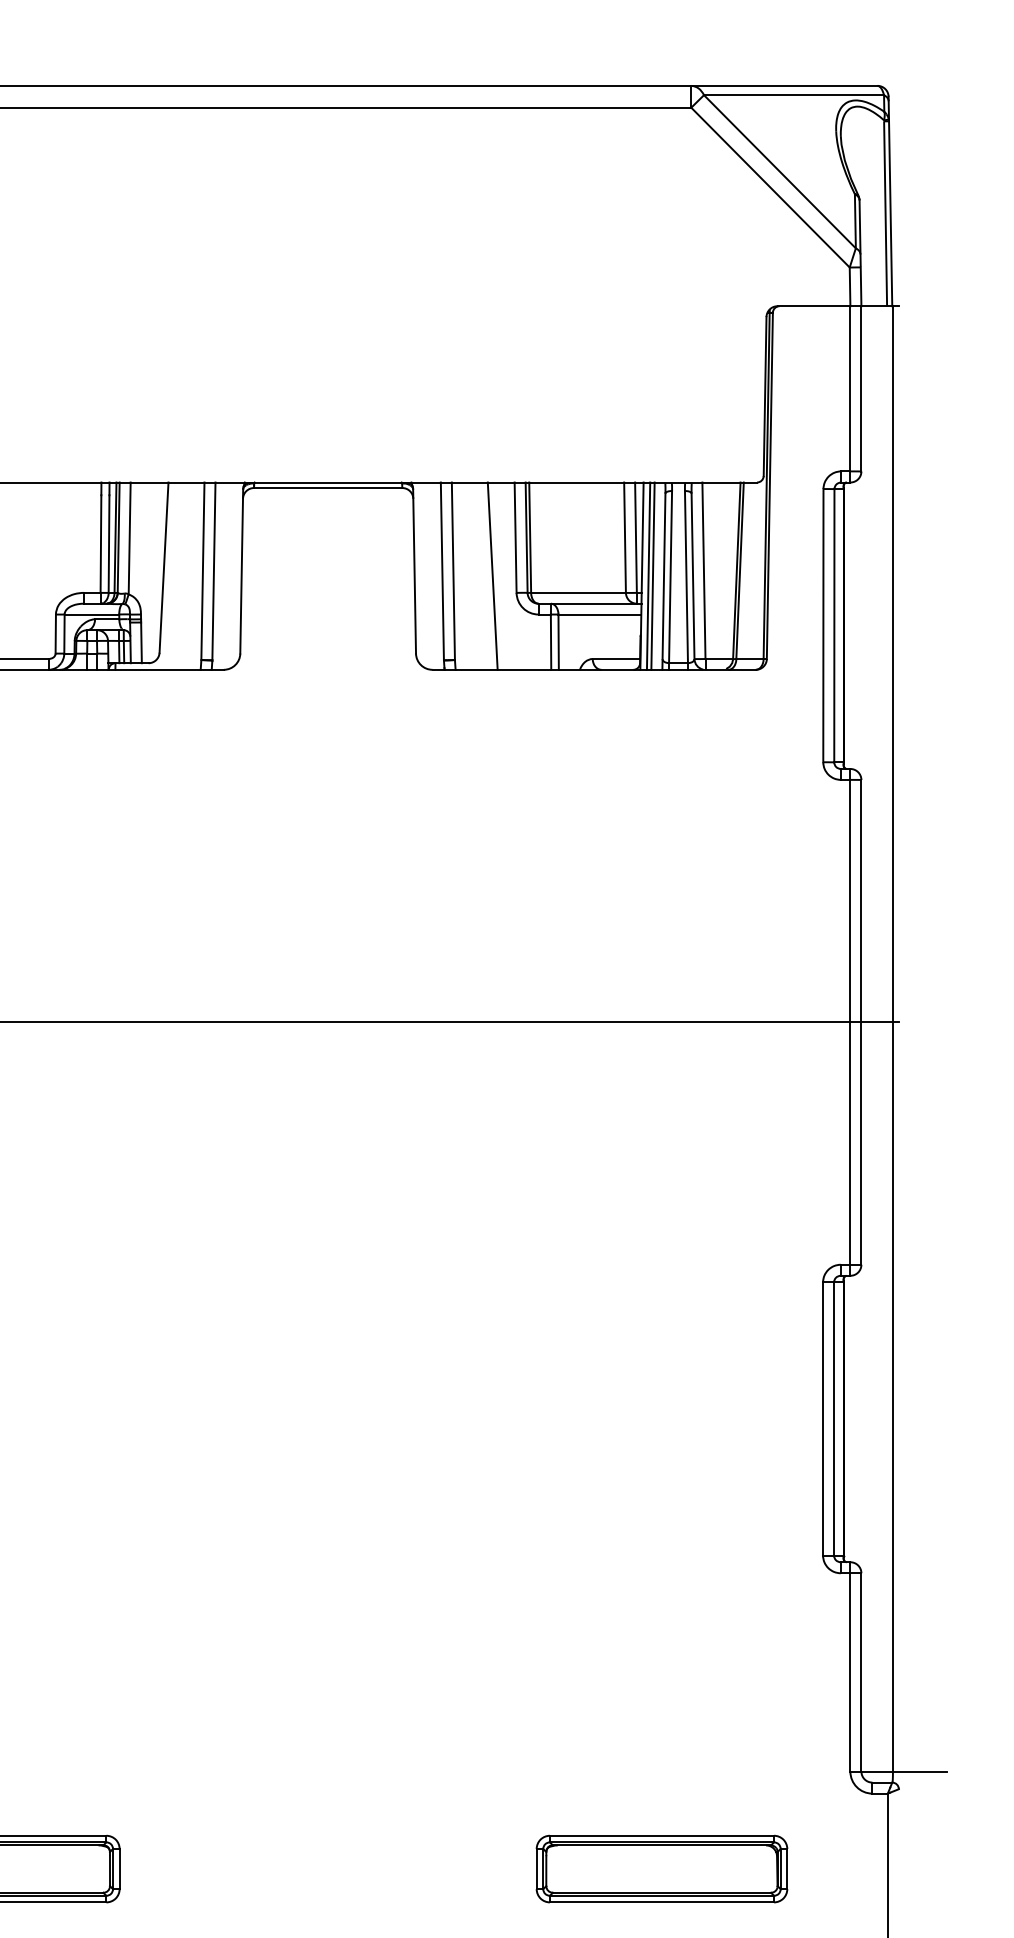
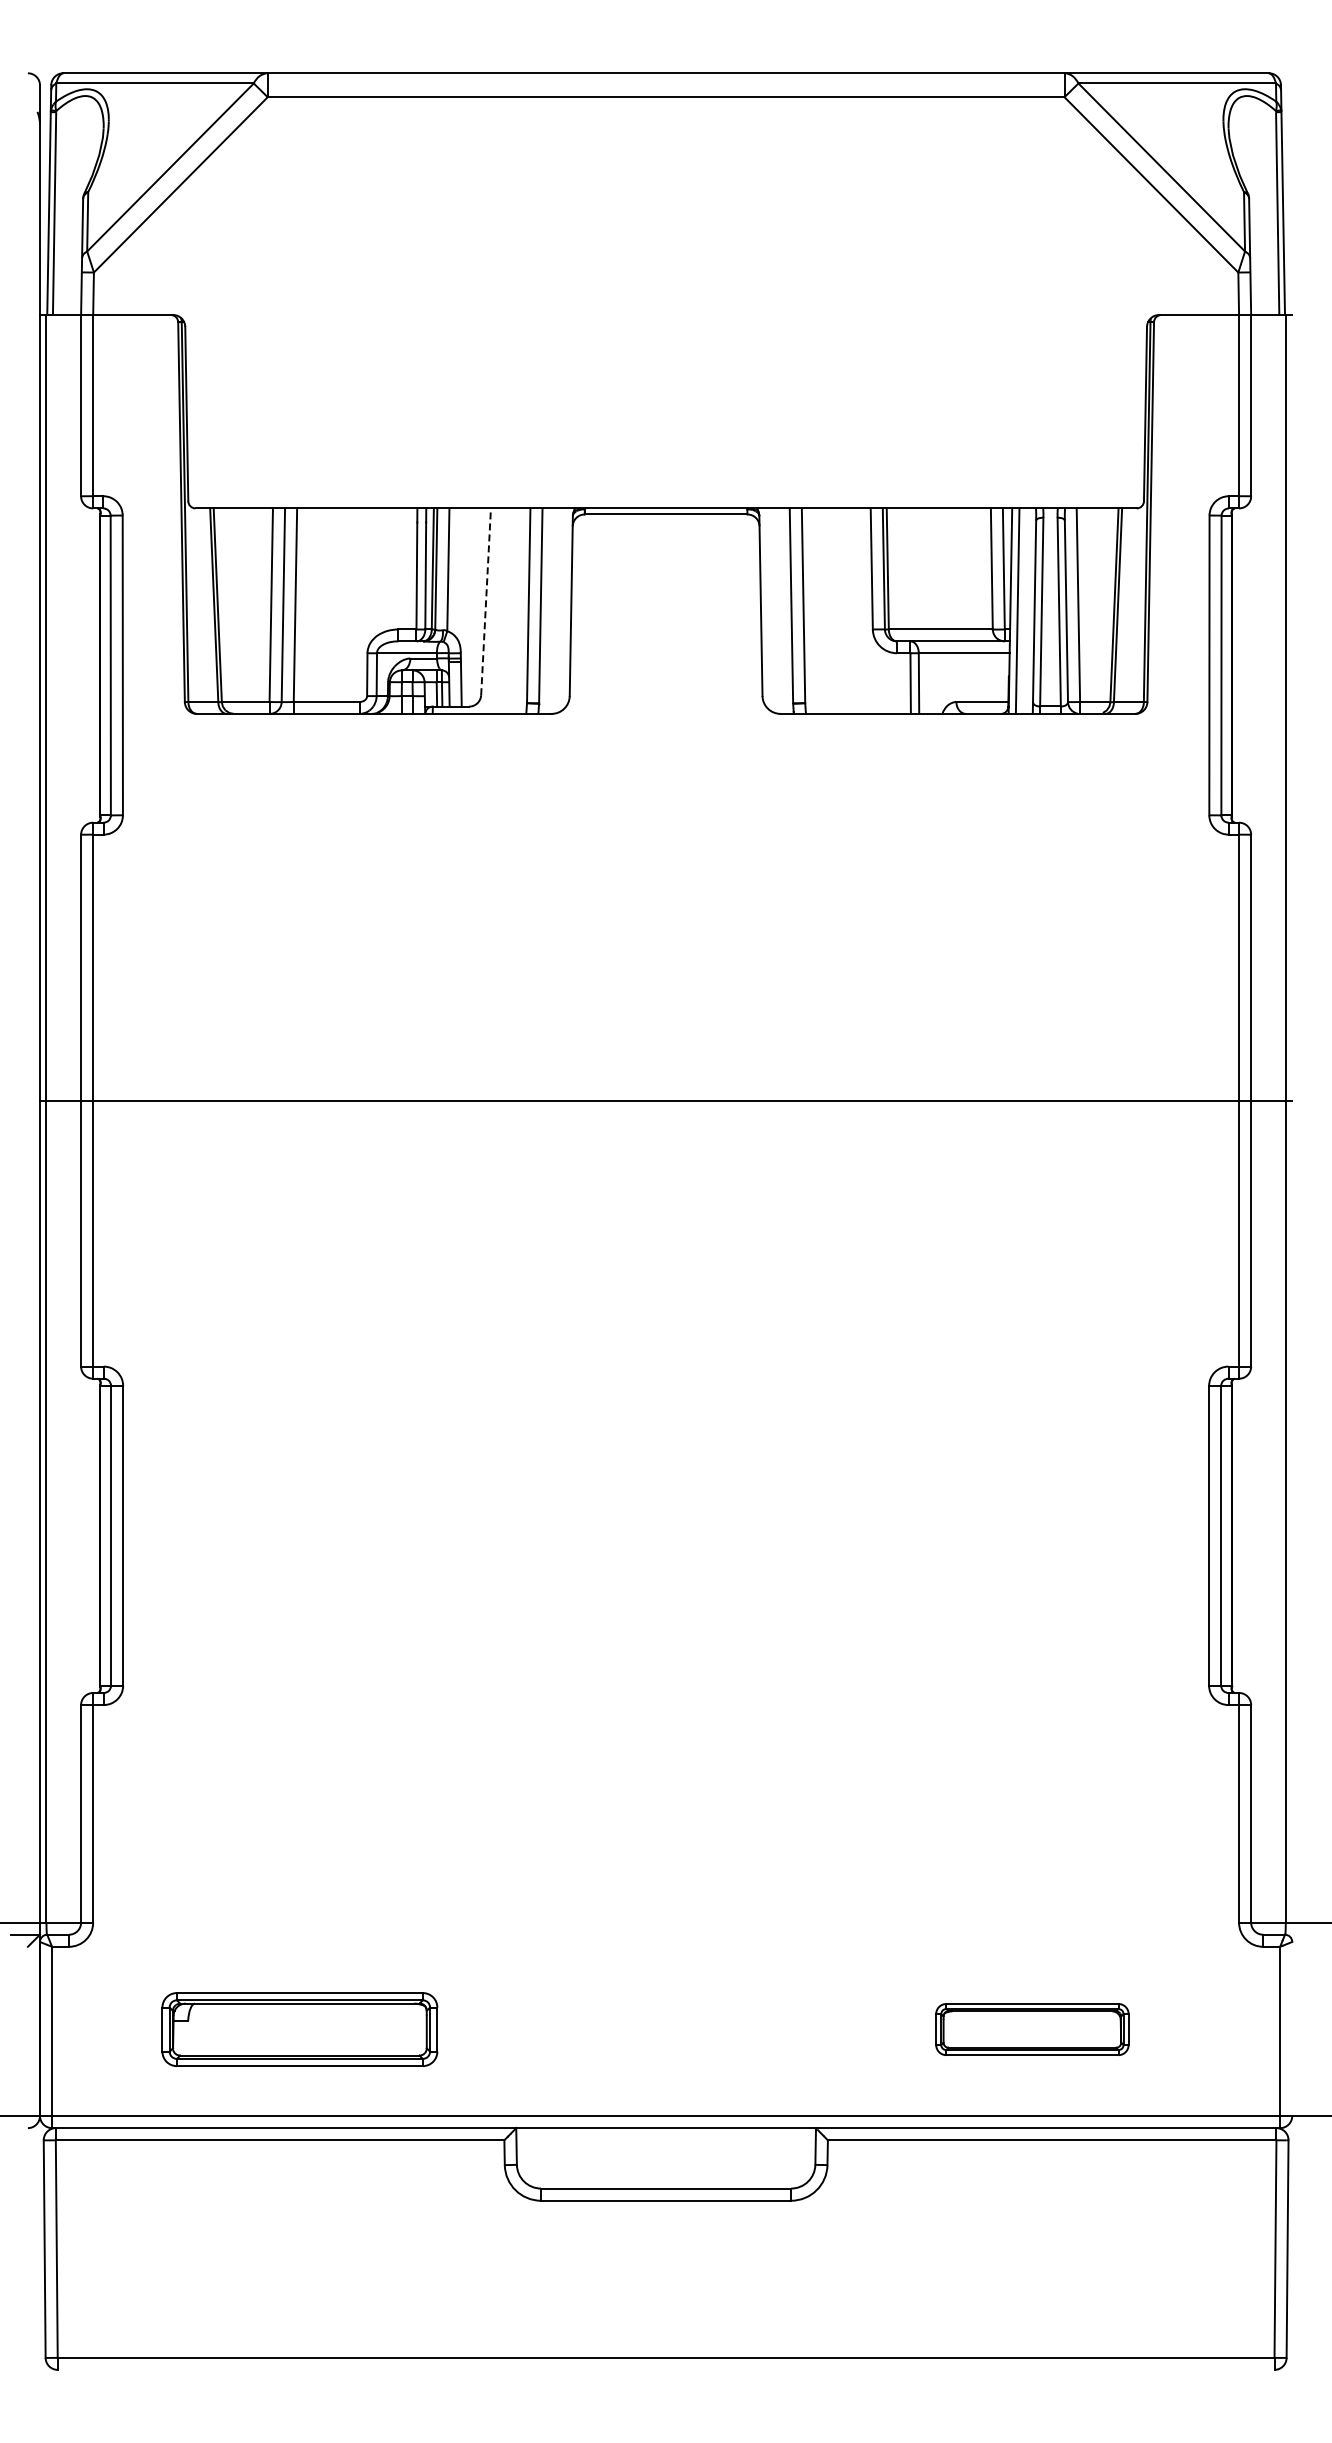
line: (164, 567) -> (486, 601), solid -> dashed
line: (492, 575) -> (846, 610), removed
line: (652, 575) -> (1022, 610), removed
part: (662, 1868) -> (1032, 2029), size x0.7

